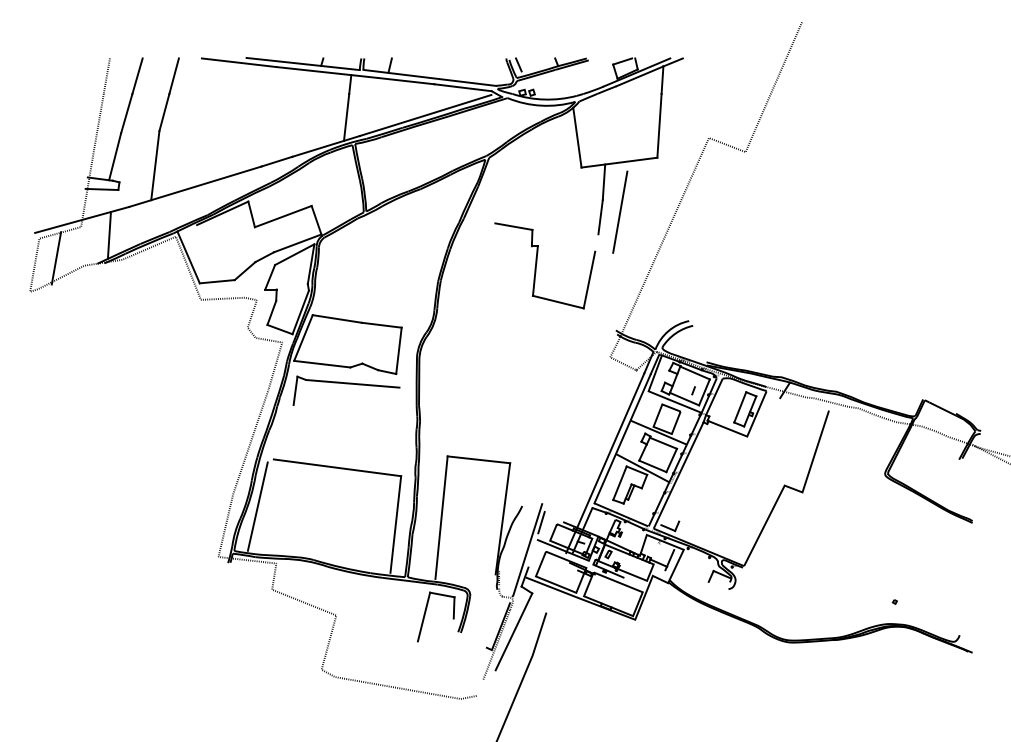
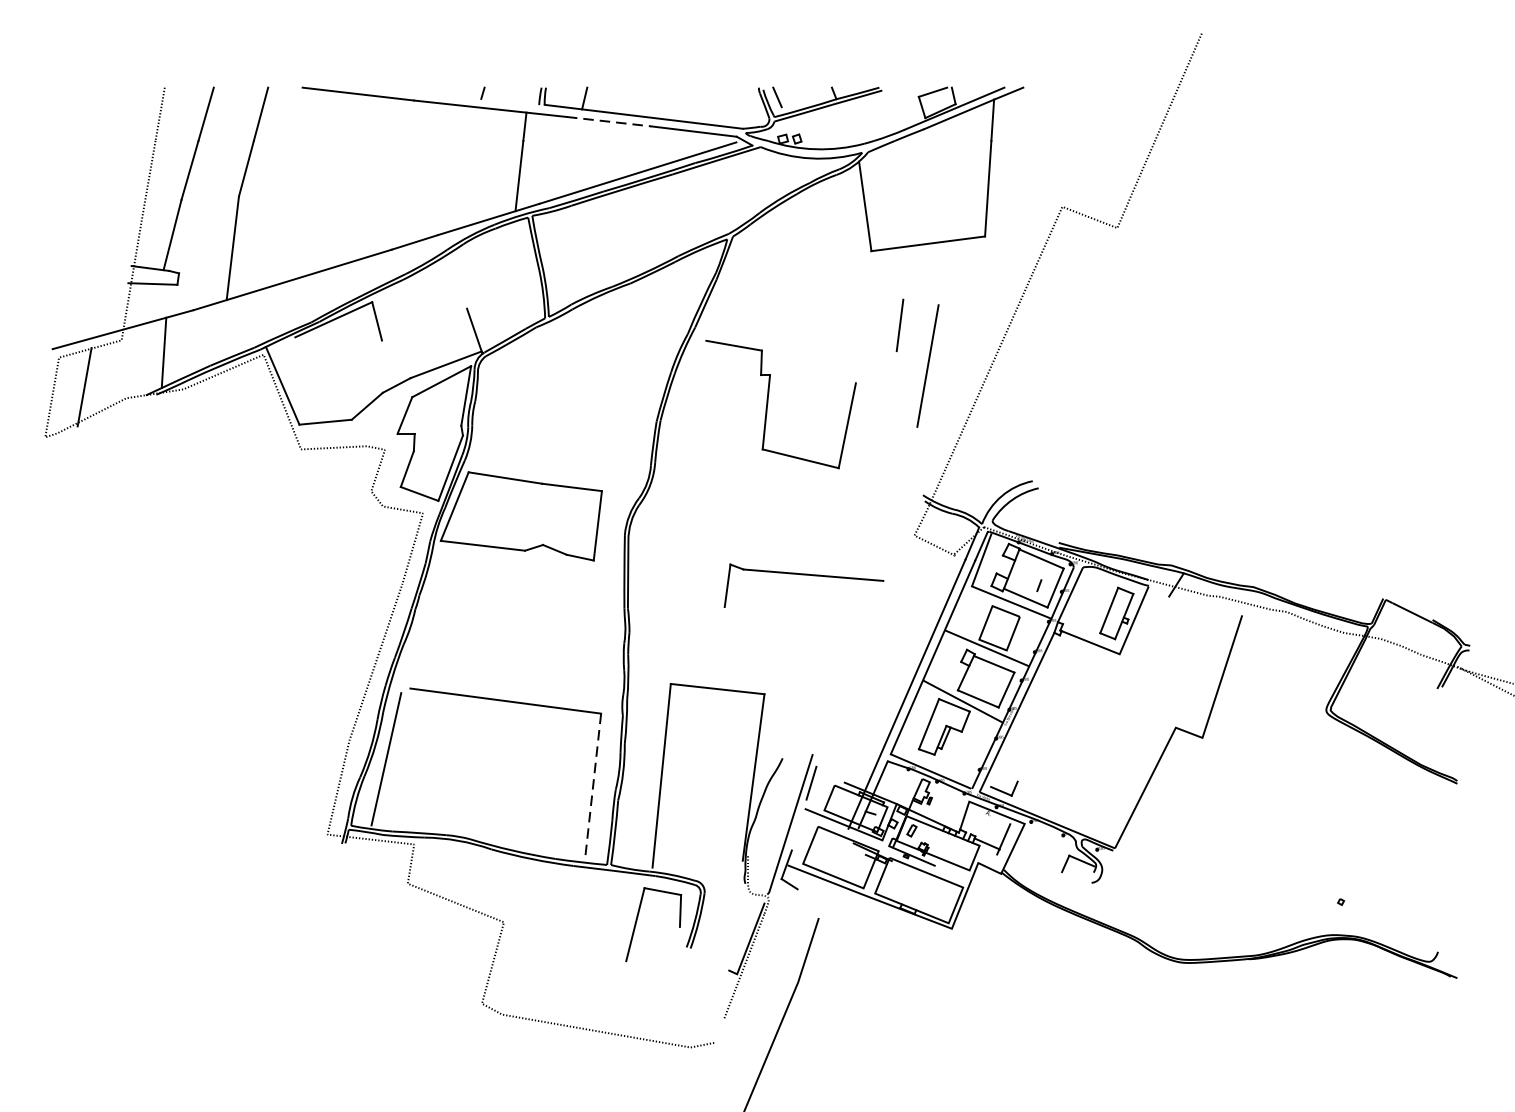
line: (302, 63) -> (453, 95), removed
line: (406, 81) -> (609, 122), solid -> dashed
line: (603, 181) -> (904, 272), removed
line: (620, 211) -> (928, 364), moved
line: (282, 216) -> (423, 324), removed
part: (537, 263) -> (769, 400), moved
part: (346, 390) -> (803, 585), moved
line: (395, 524) -> (592, 786), solid -> dashed
line: (513, 631) -> (769, 946), removed

